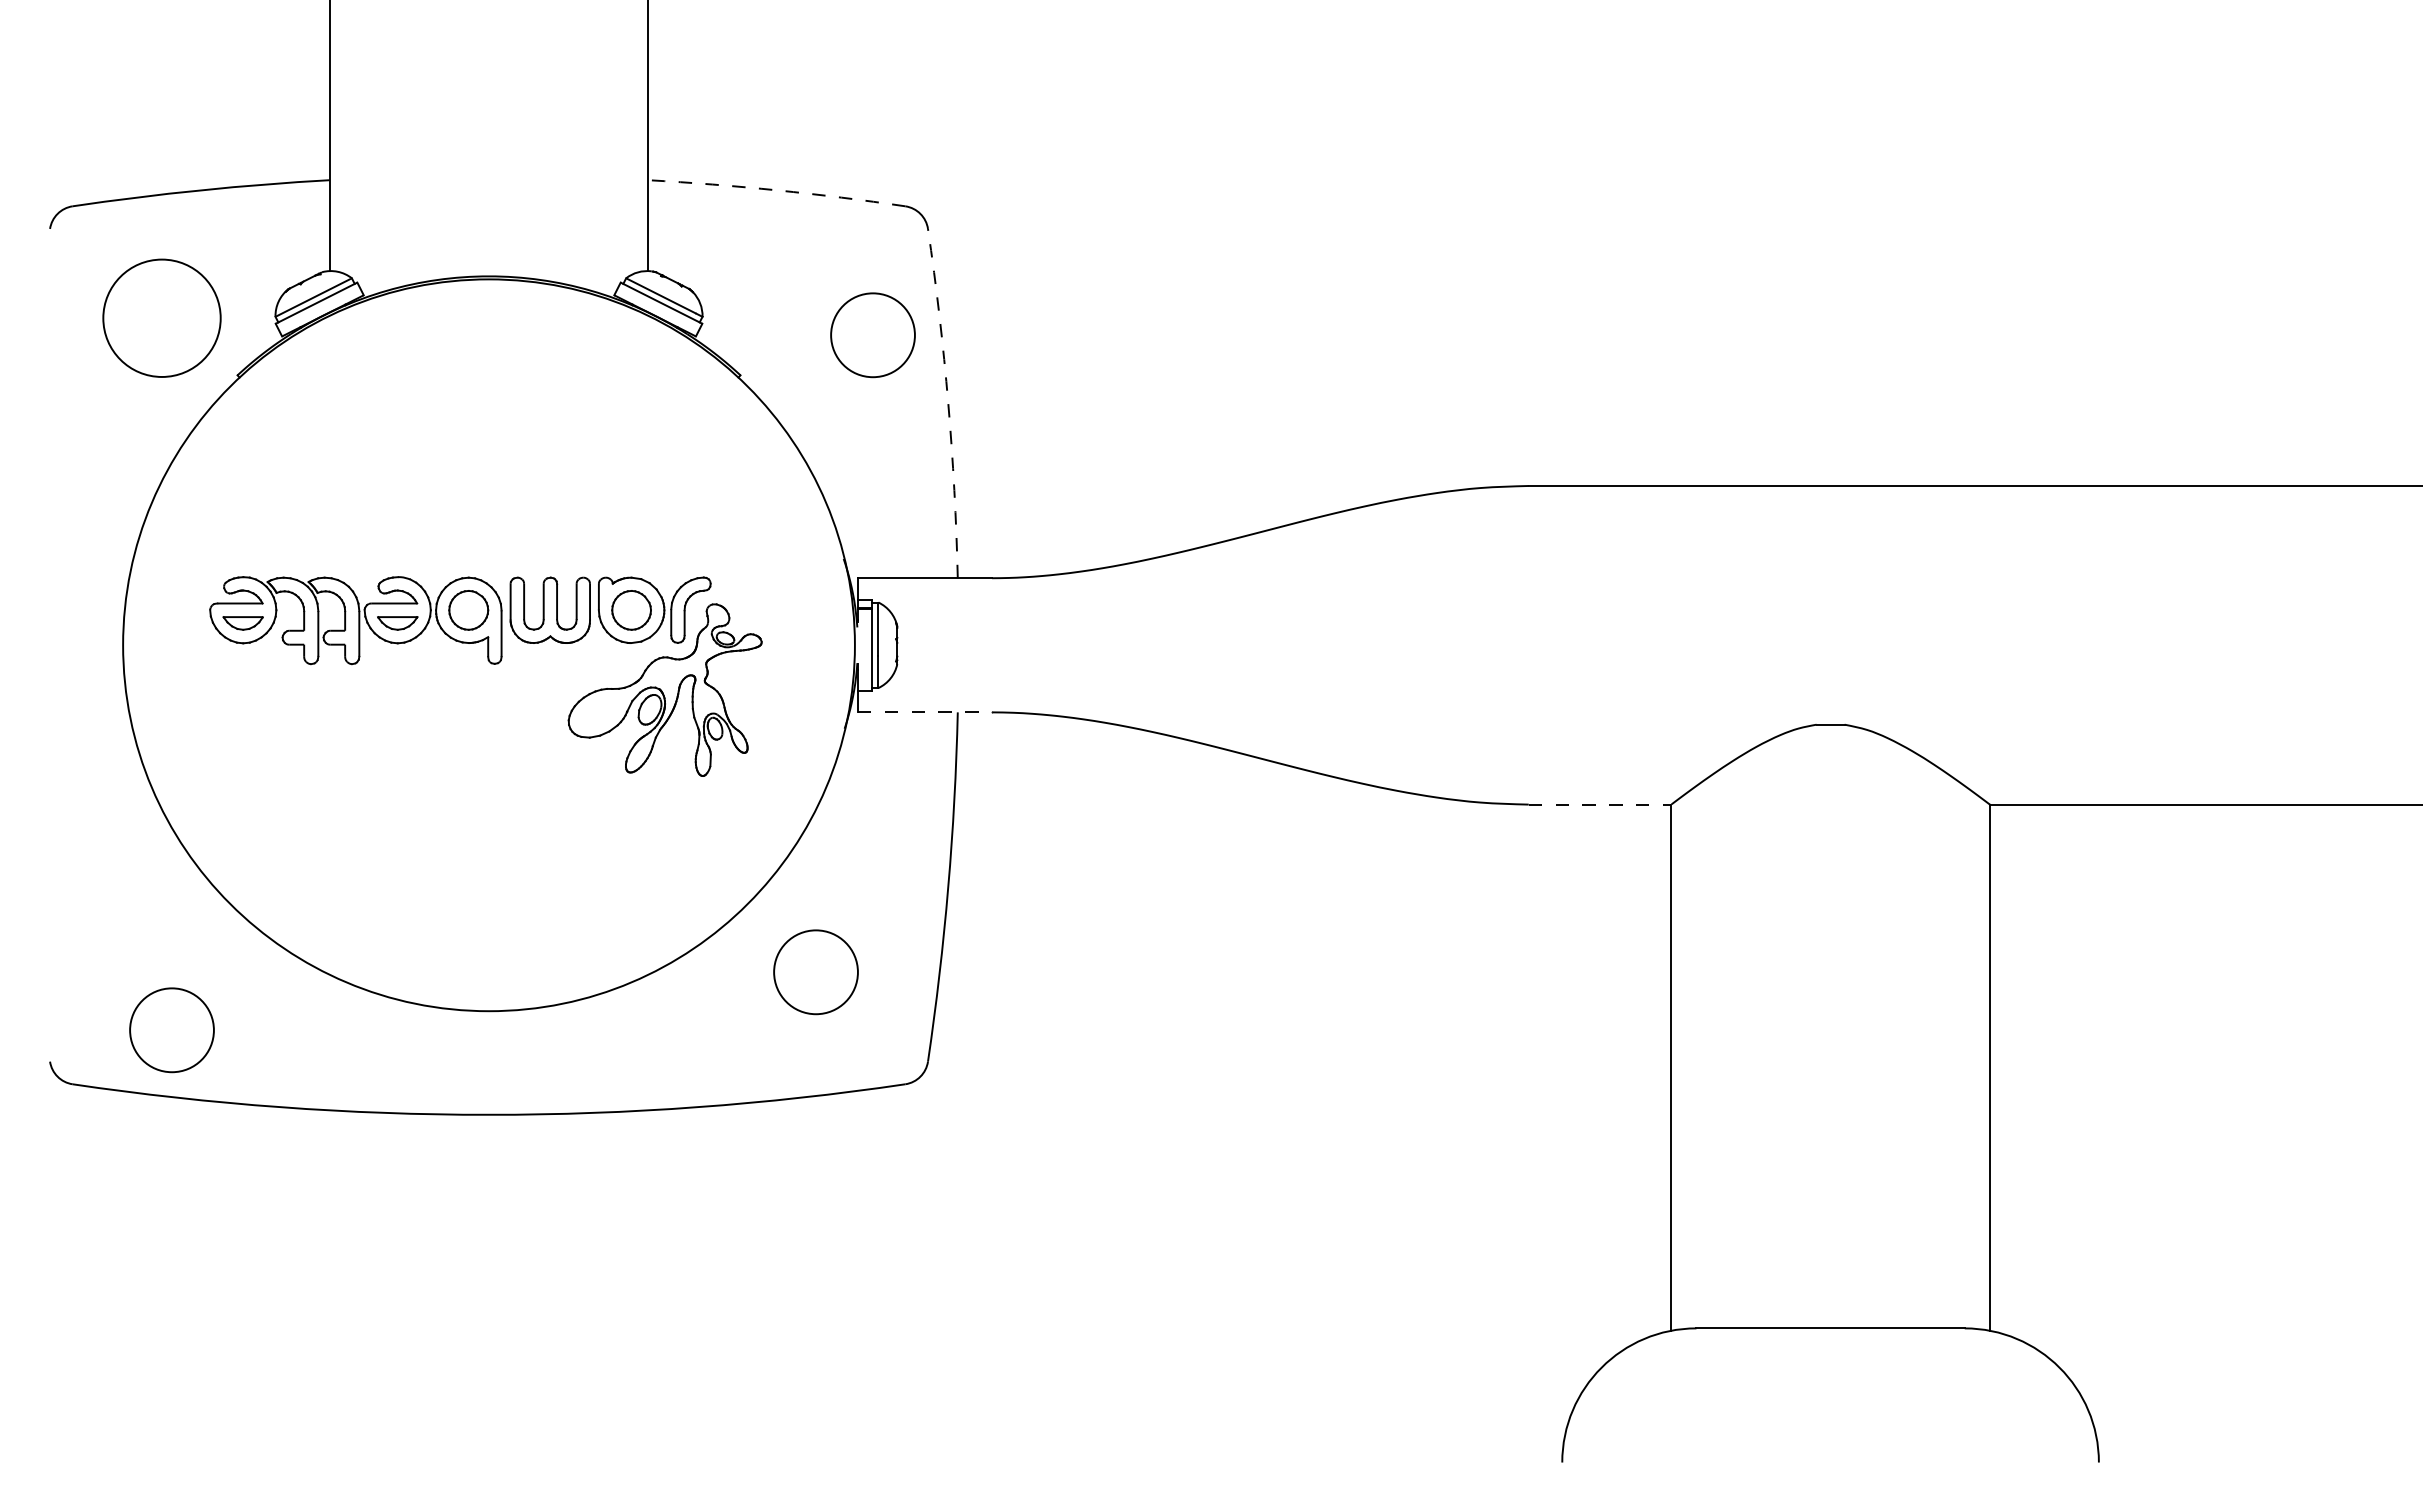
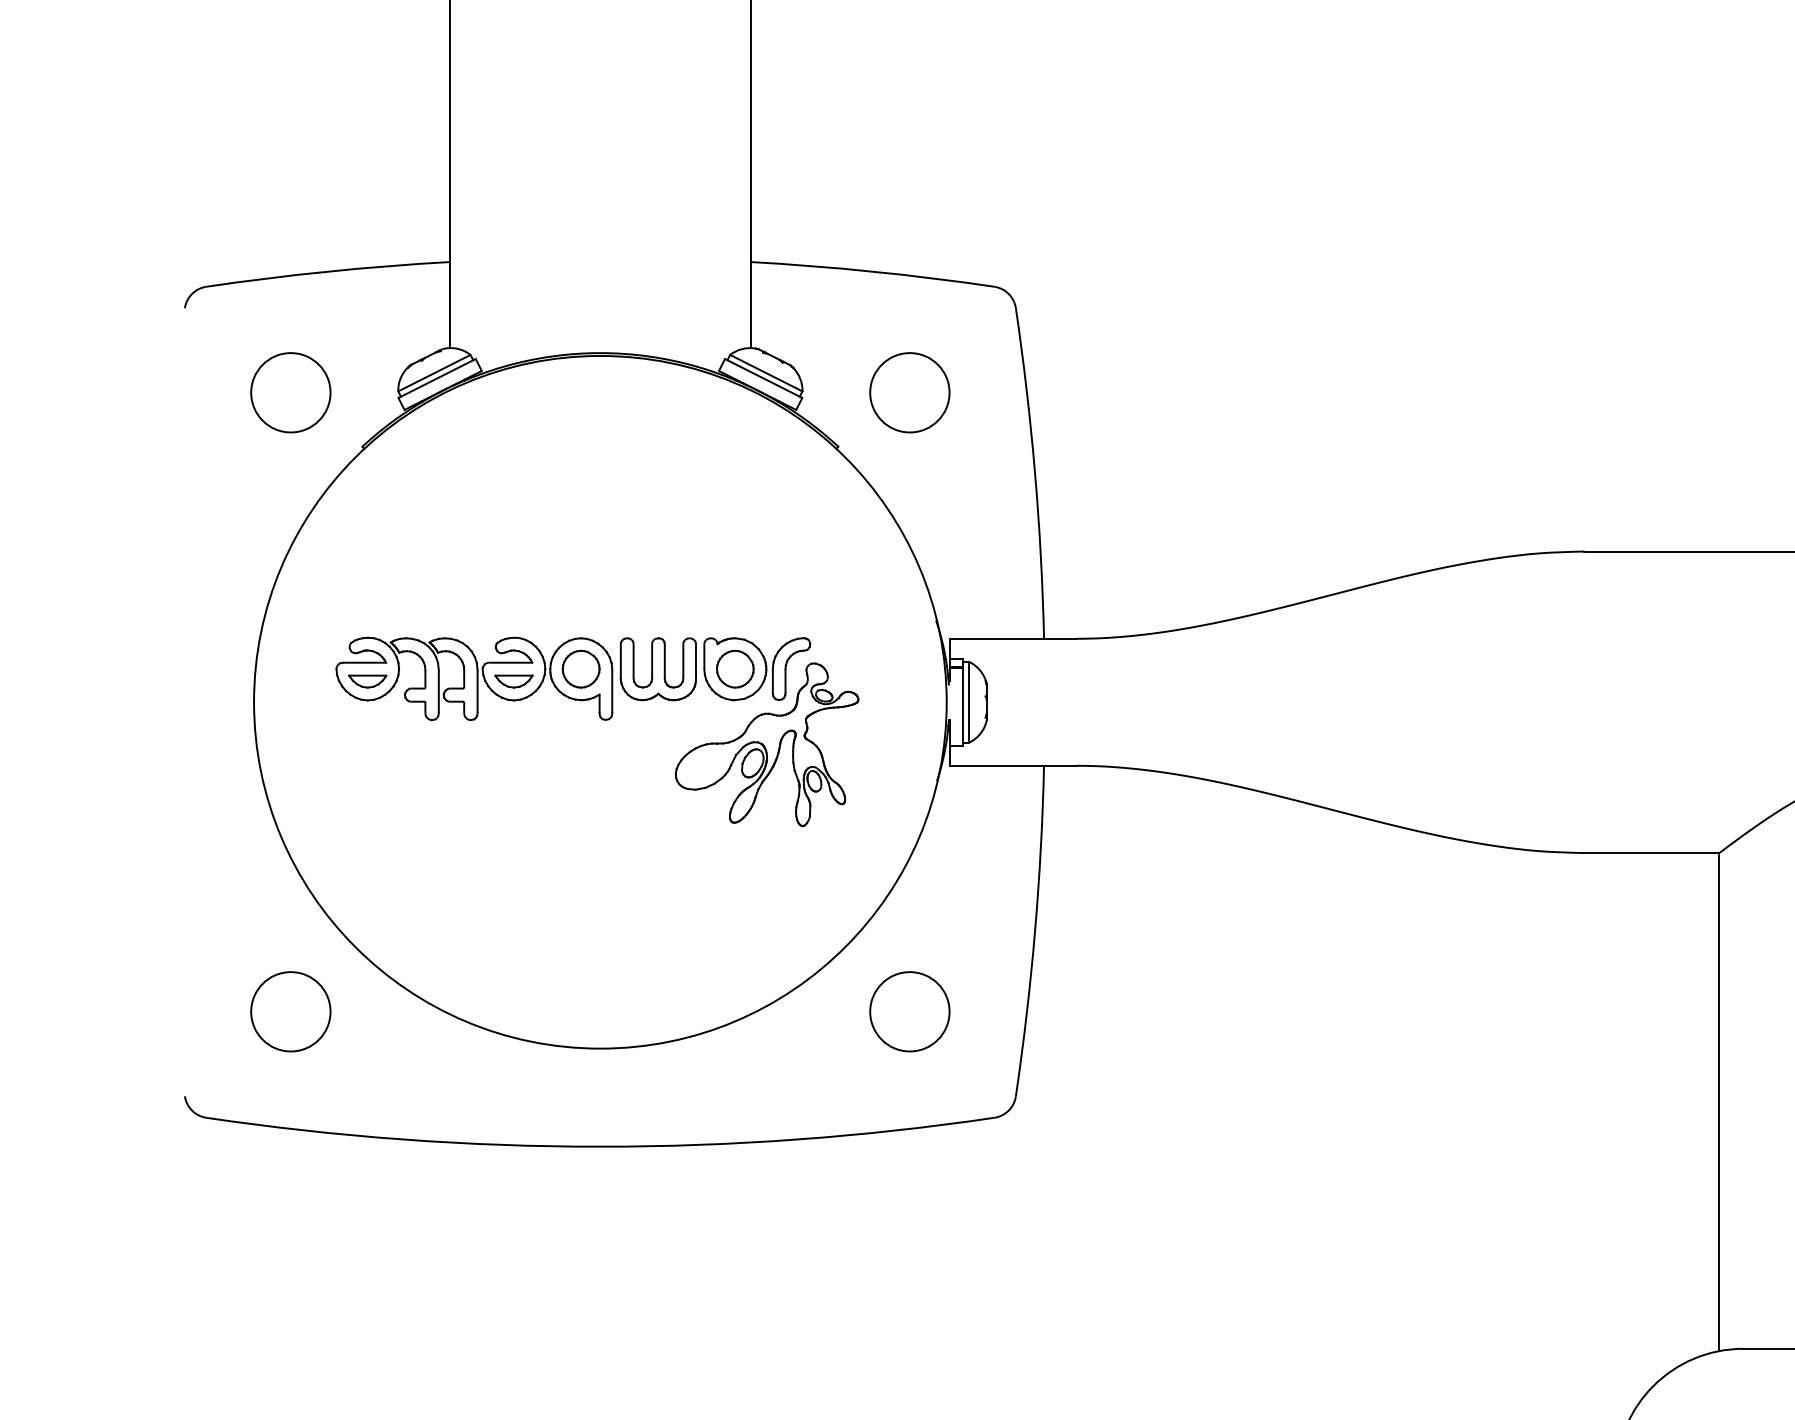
arc: (777, 190) -> (873, 271), dashed -> solid
circle: (161, 318) -> (290, 392), size x0.71
circle: (872, 335) -> (909, 392), moved
arc: (948, 403) -> (1035, 473), dashed -> solid
line: (925, 712) -> (1013, 765), dashed -> solid
line: (1600, 804) -> (1652, 852), dashed -> solid
circle: (171, 1030) -> (290, 1011), moved

